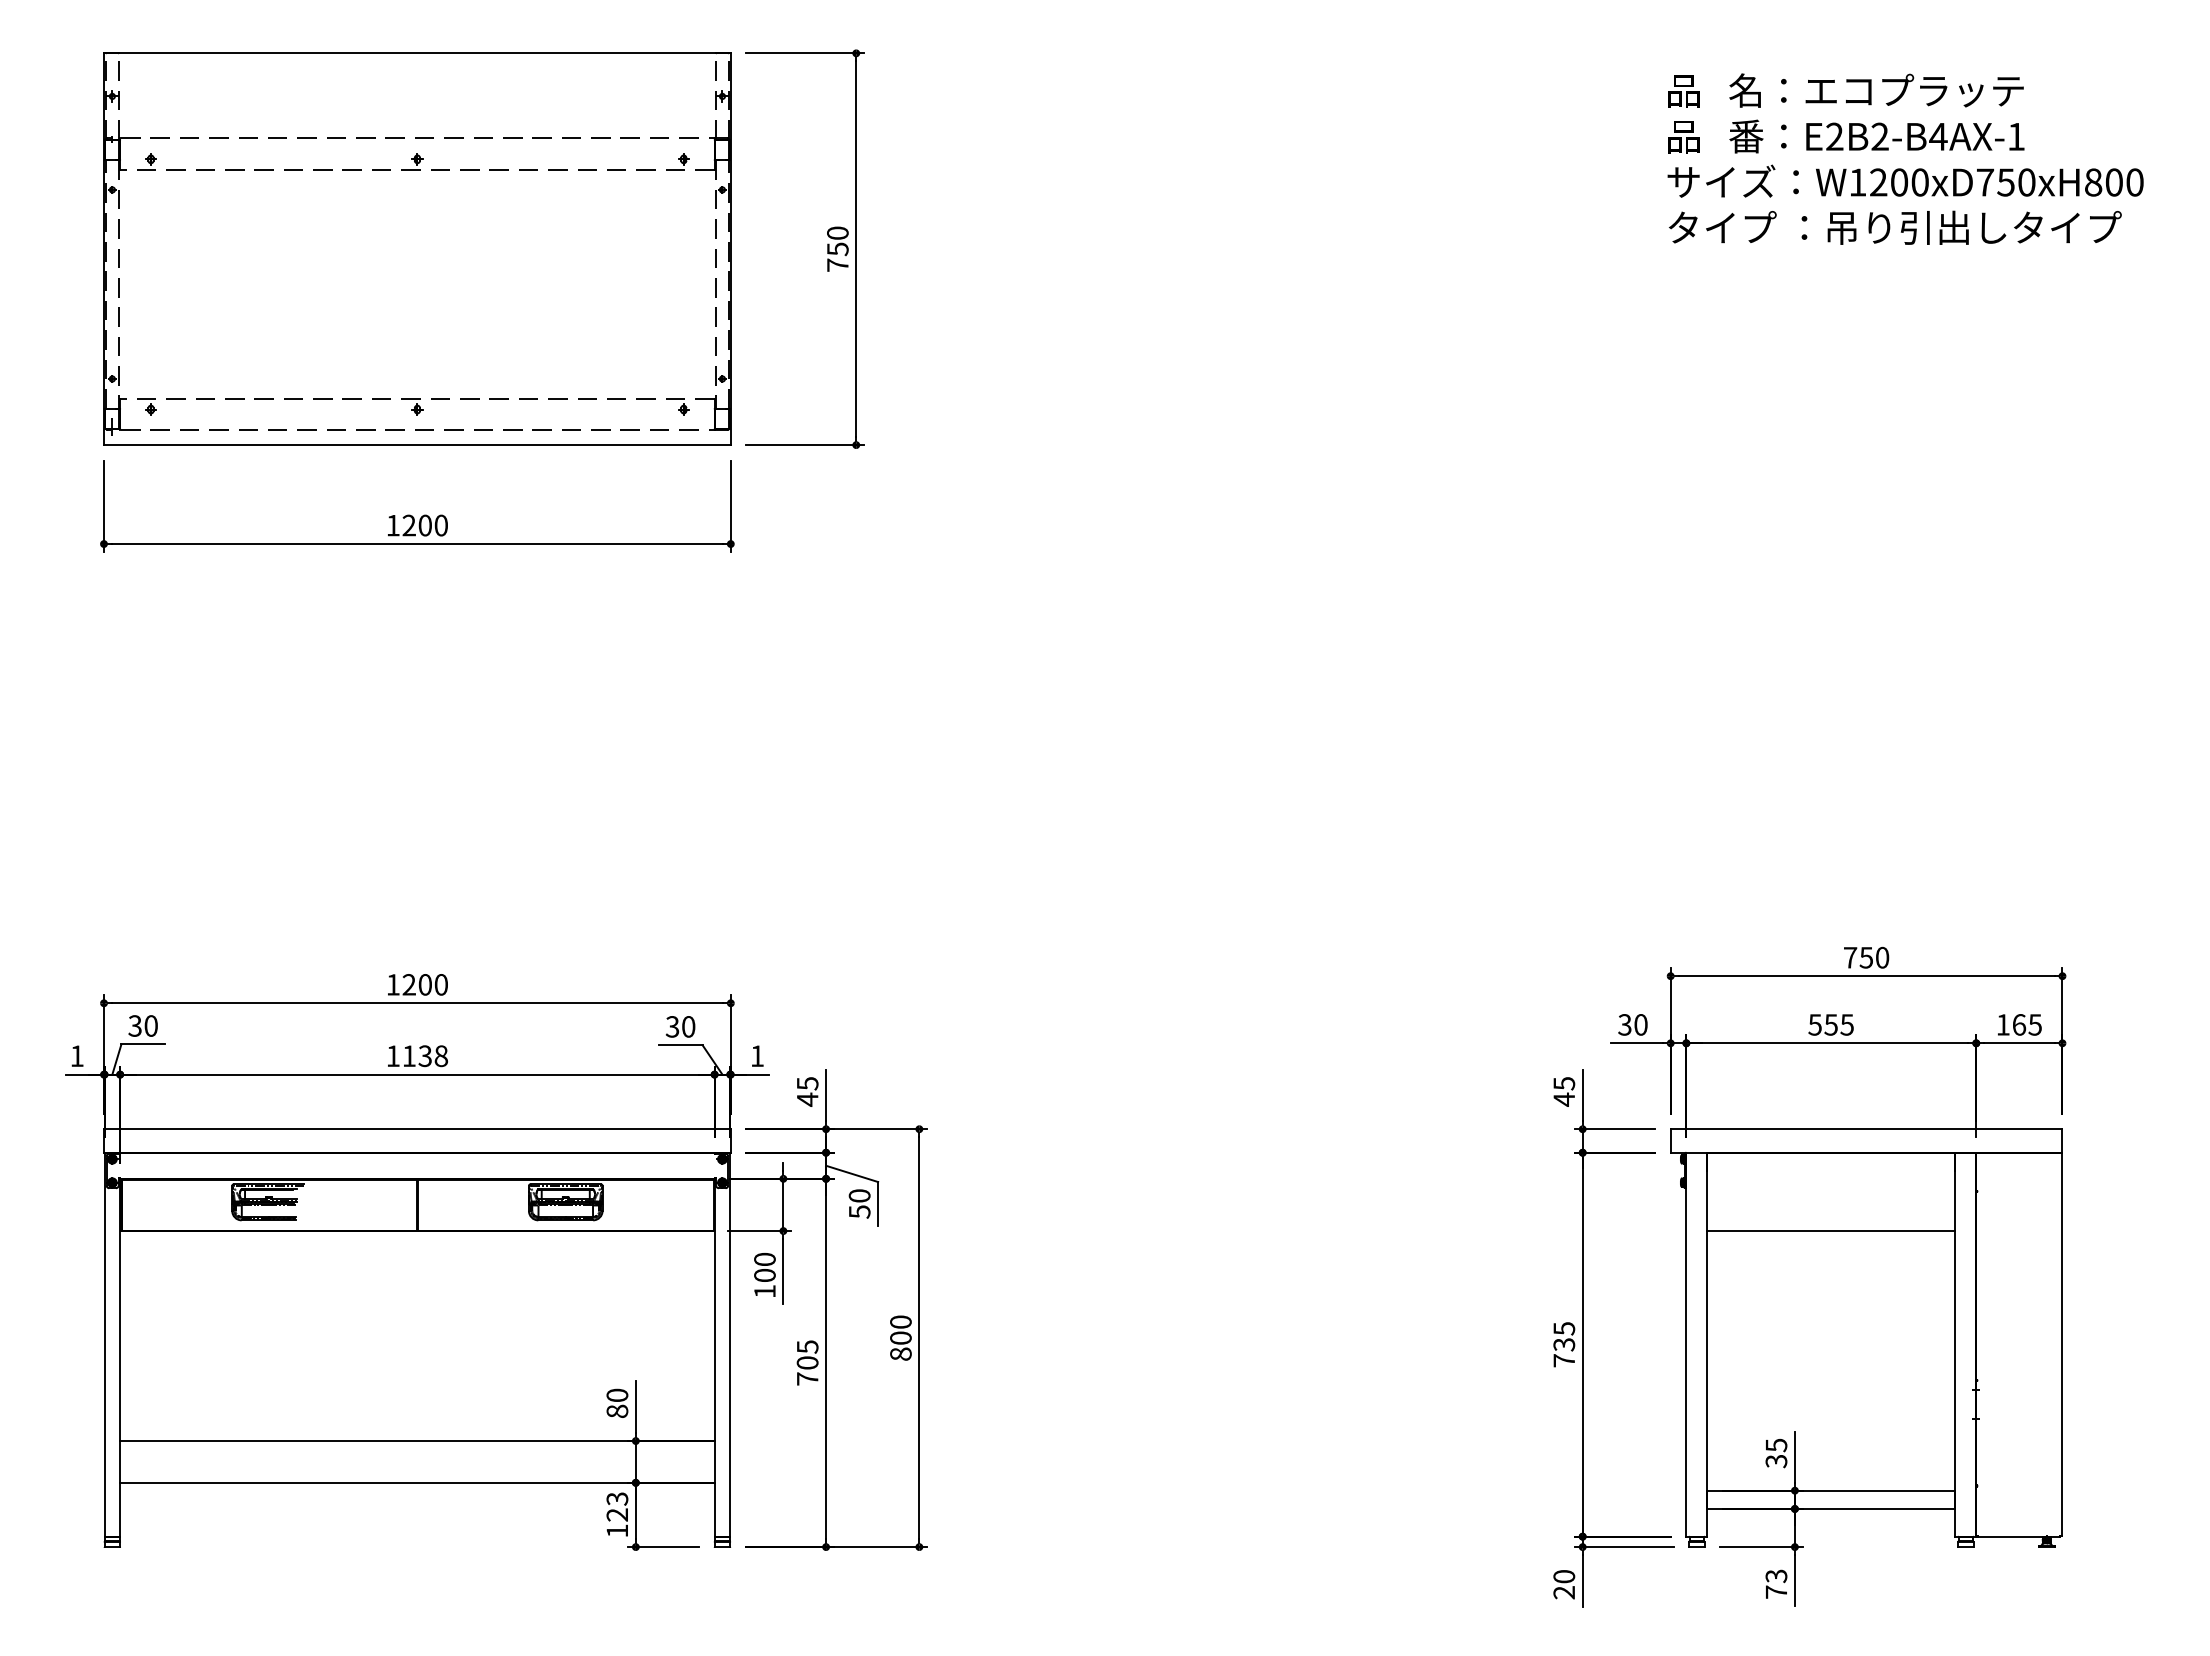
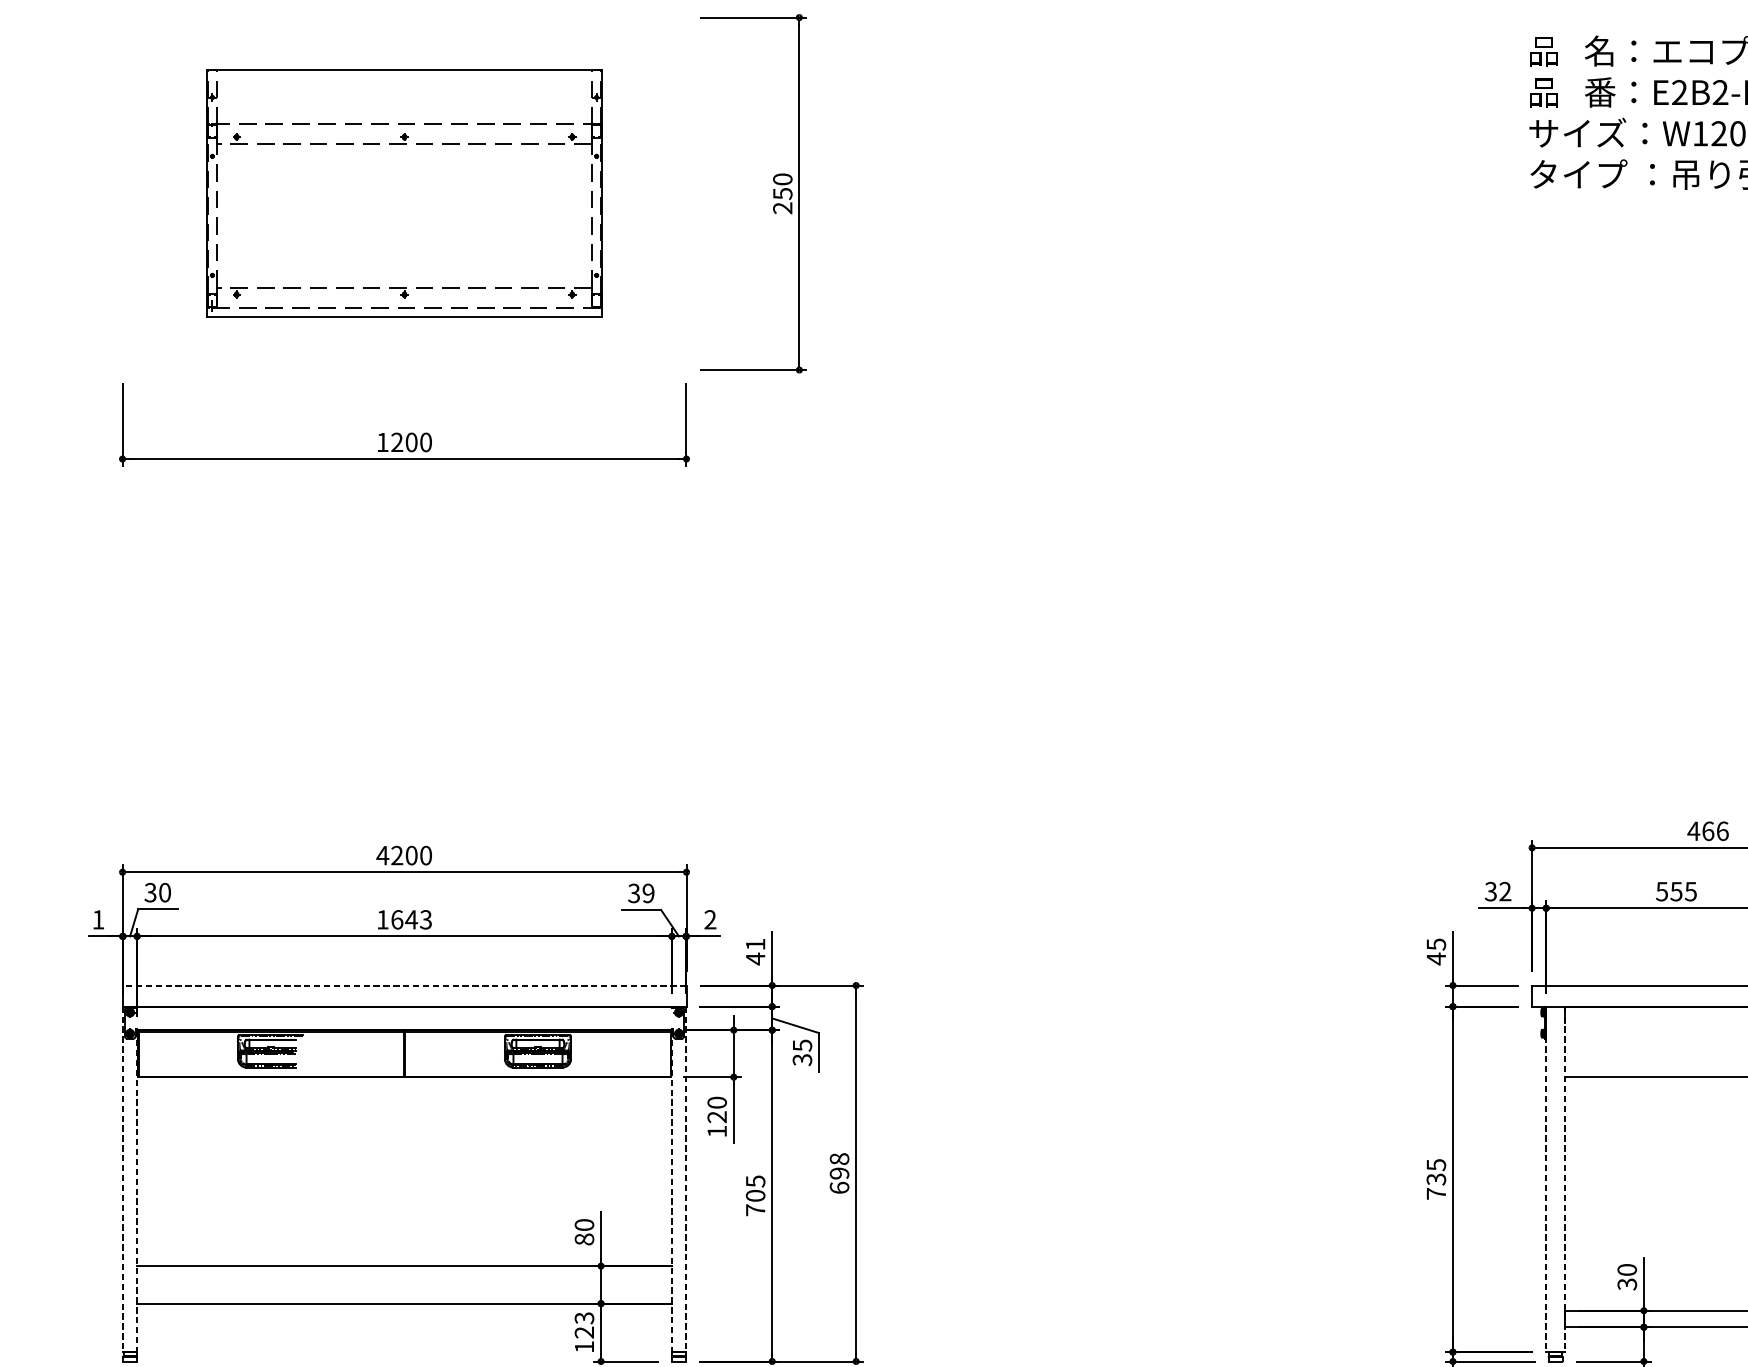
part: (417, 248) -> (404, 193), size x0.7
text: (837, 264) -> (782, 207), 750 -> 250
text: (1866, 957) -> (1708, 831), 750 -> 466
text: (393, 984) -> (383, 855), 1200 -> 4200
text: (1640, 1024) -> (1504, 891), 30 -> 32
text: (688, 1026) -> (648, 893), 30 -> 39
text: (756, 1055) -> (709, 919), 1 -> 2
text: (425, 1056) -> (411, 920), 1138 -> 1643
text: (807, 1083) -> (755, 944), 45 -> 41
line: (416, 1129) -> (403, 985), solid -> dashed
text: (859, 1203) -> (802, 1052), 50 -> 35
text: (764, 1275) -> (716, 1117), 100 -> 120
text: (900, 1337) -> (839, 1172), 800 -> 698
line: (104, 1344) -> (123, 1179), solid -> dashed
line: (730, 1344) -> (686, 1179), solid -> dashed
line: (1686, 1344) -> (1546, 1179), solid -> dashed
line: (1707, 1344) -> (1565, 1179), solid -> dashed
line: (120, 1357) -> (137, 1190), solid -> dashed
line: (714, 1357) -> (671, 1190), solid -> dashed
text: (1776, 1445) -> (1627, 1270), 35 -> 30

